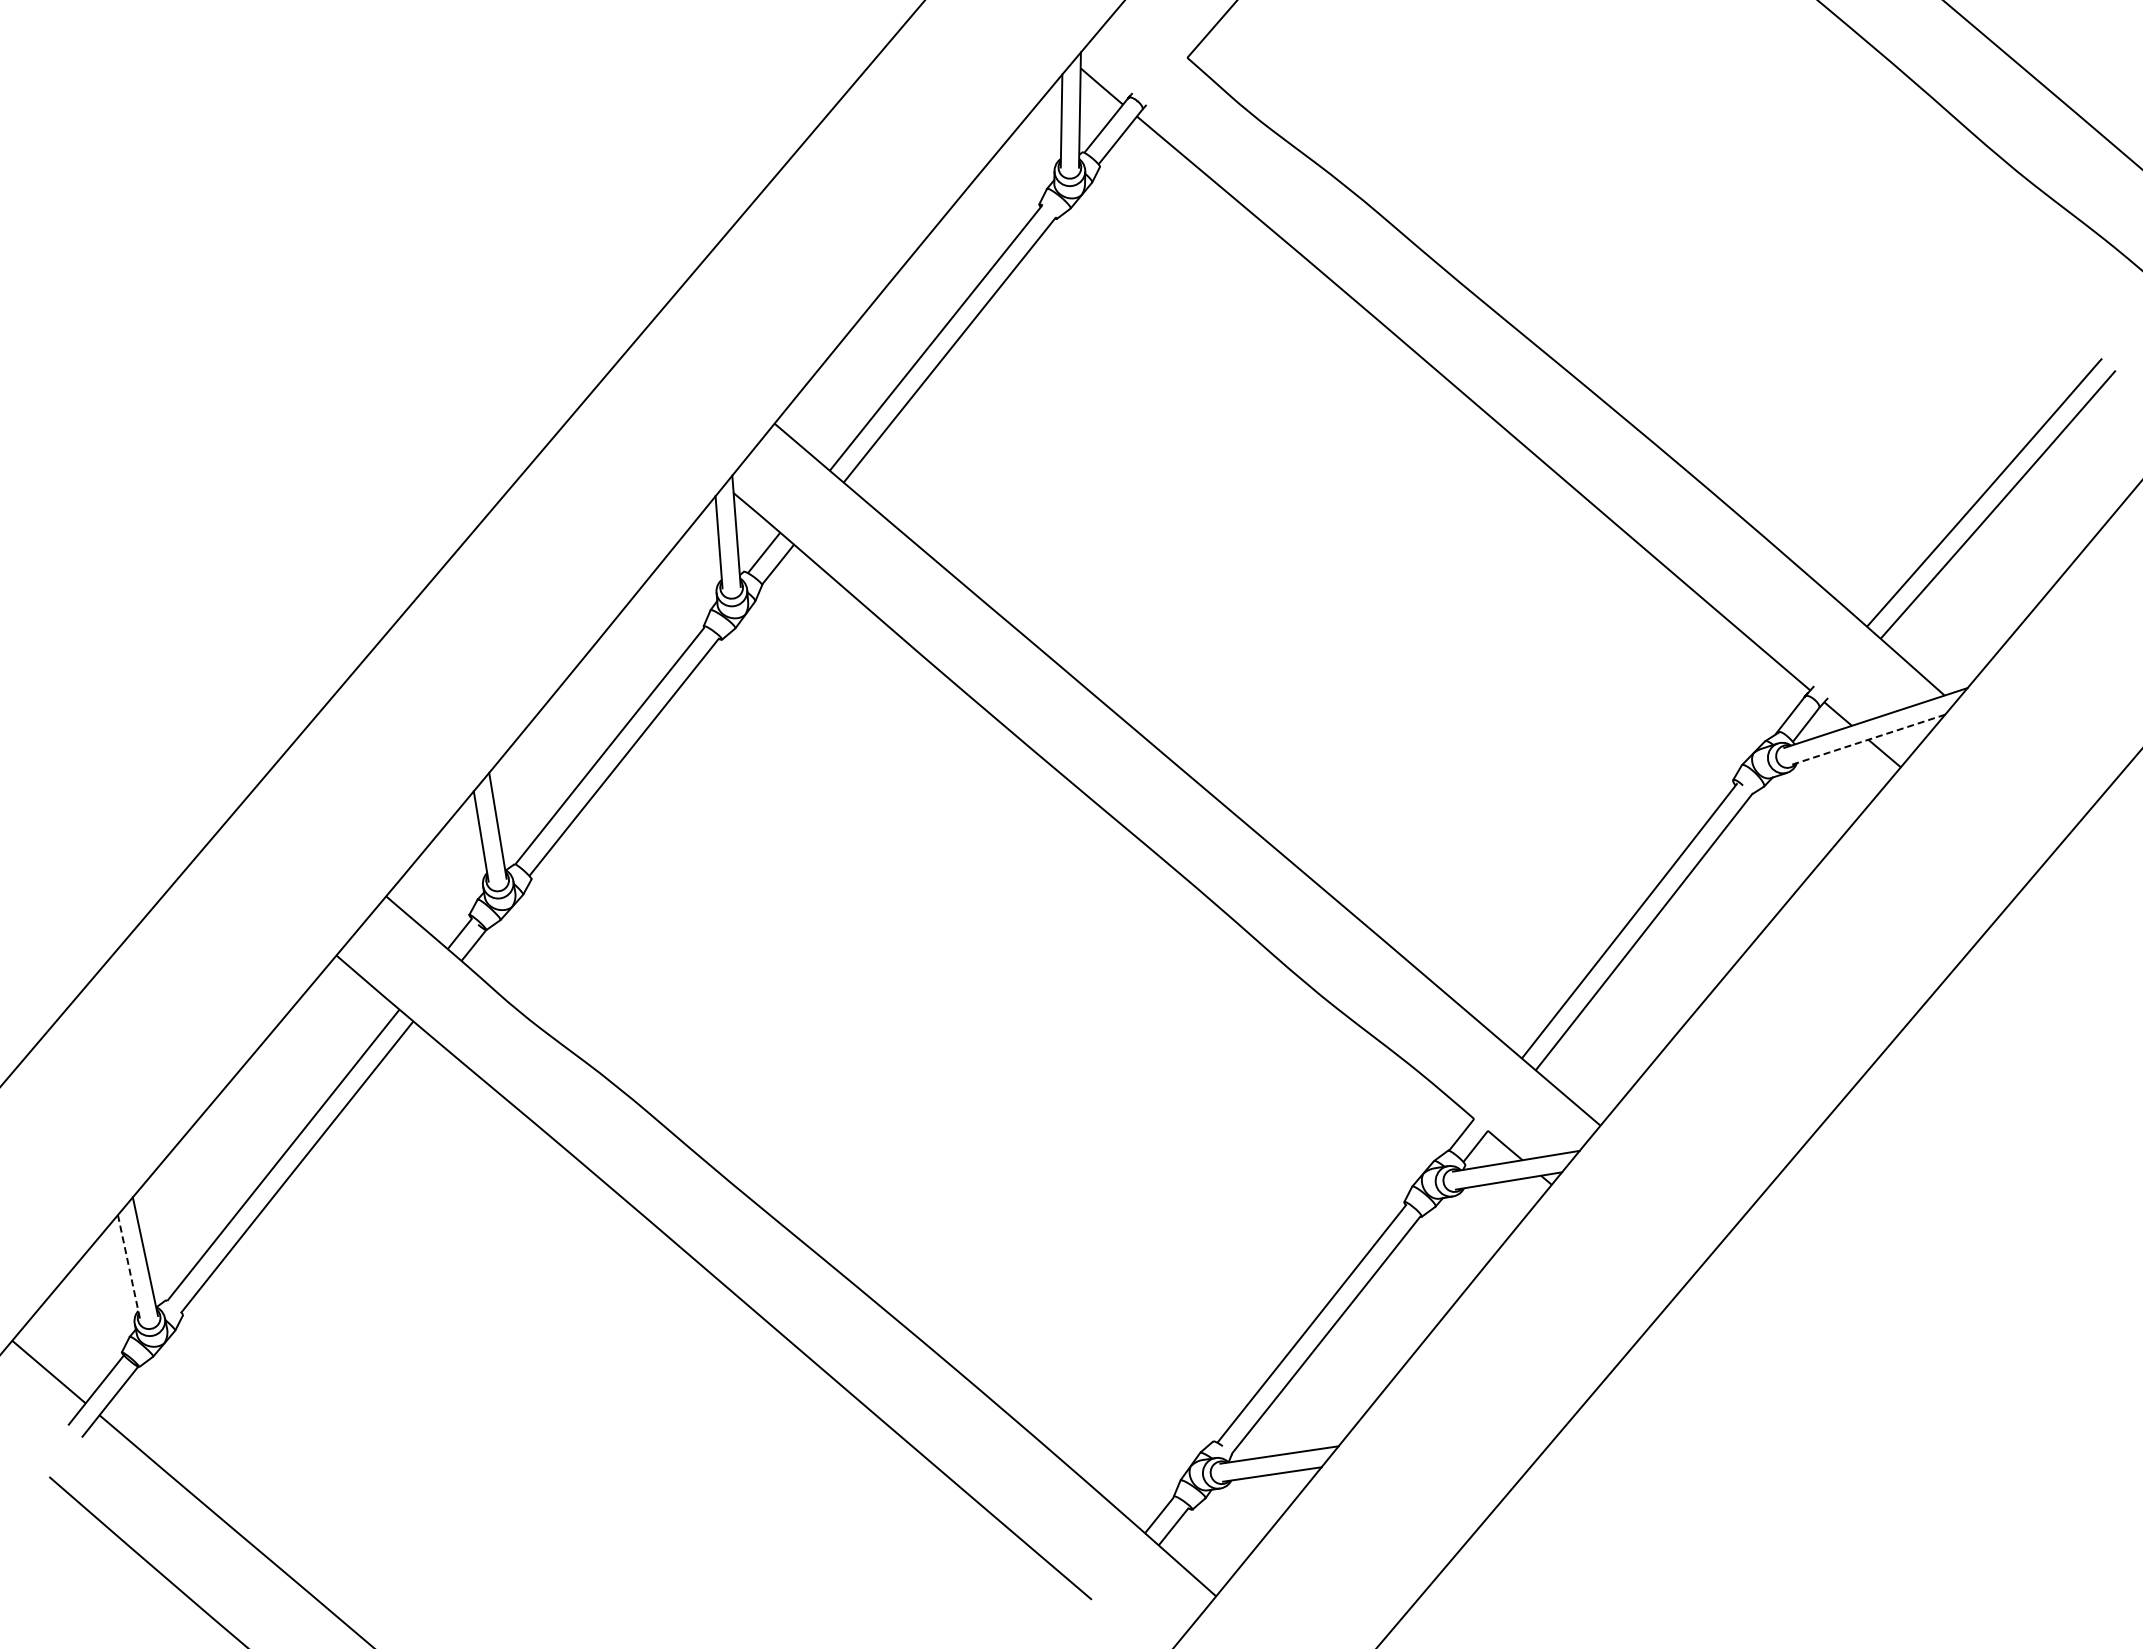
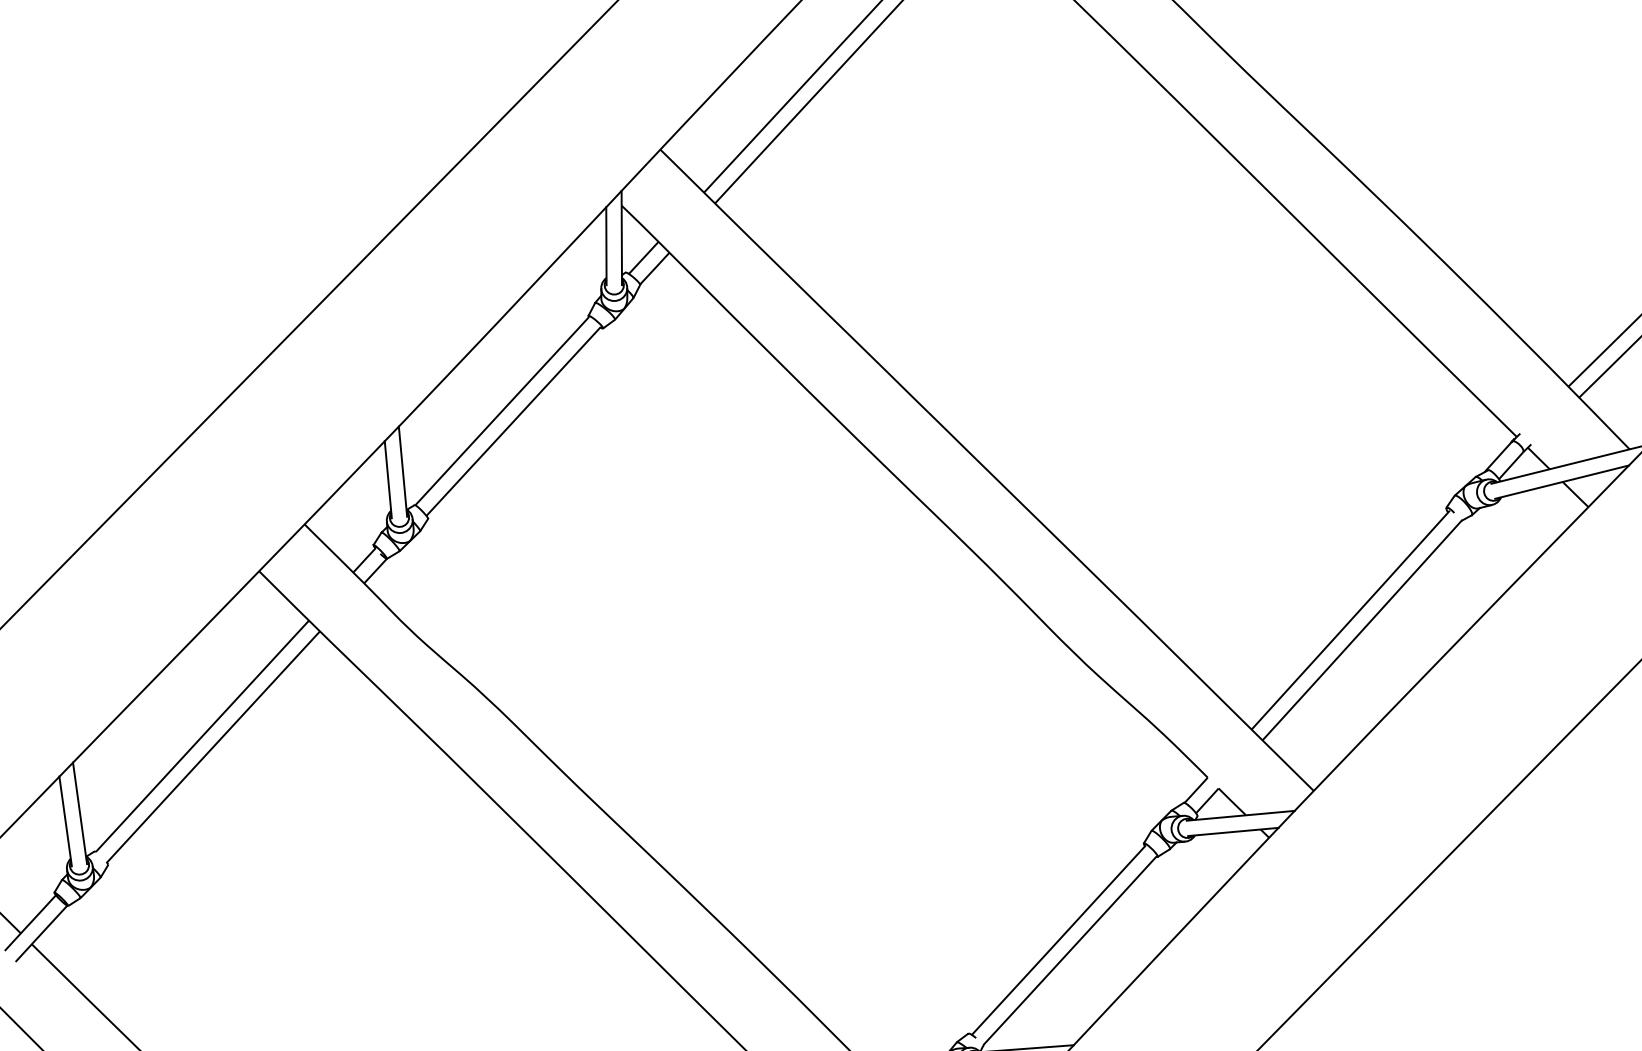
line: (1867, 740) -> (1561, 482), dashed -> solid
line: (129, 1267) -> (65, 821), dashed -> solid

